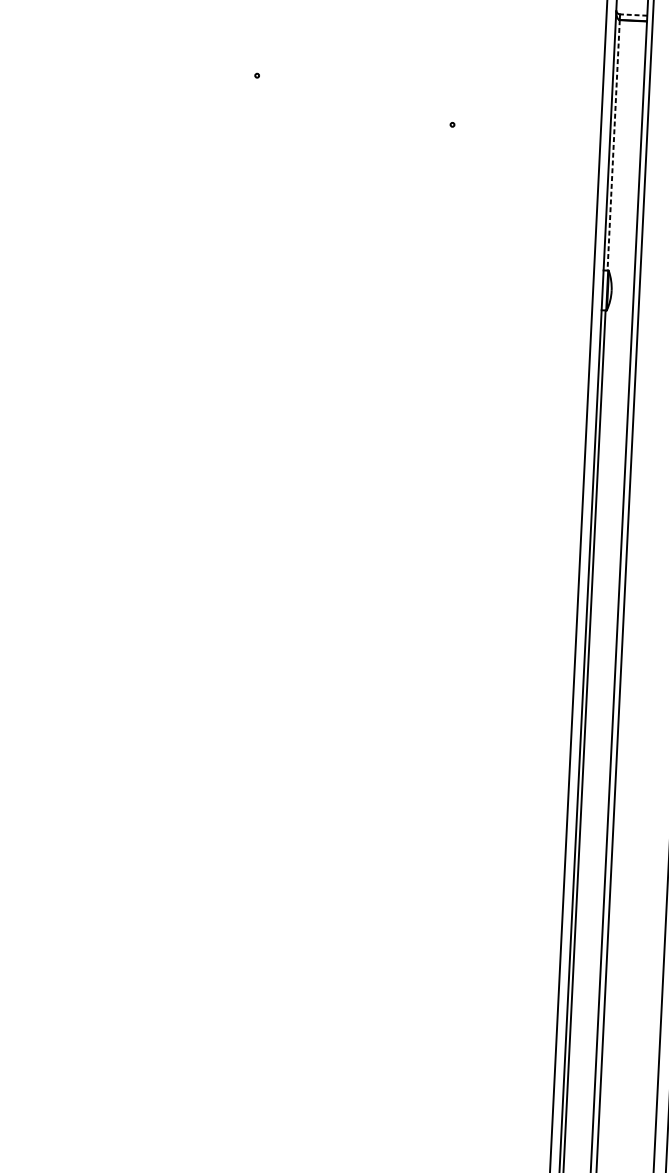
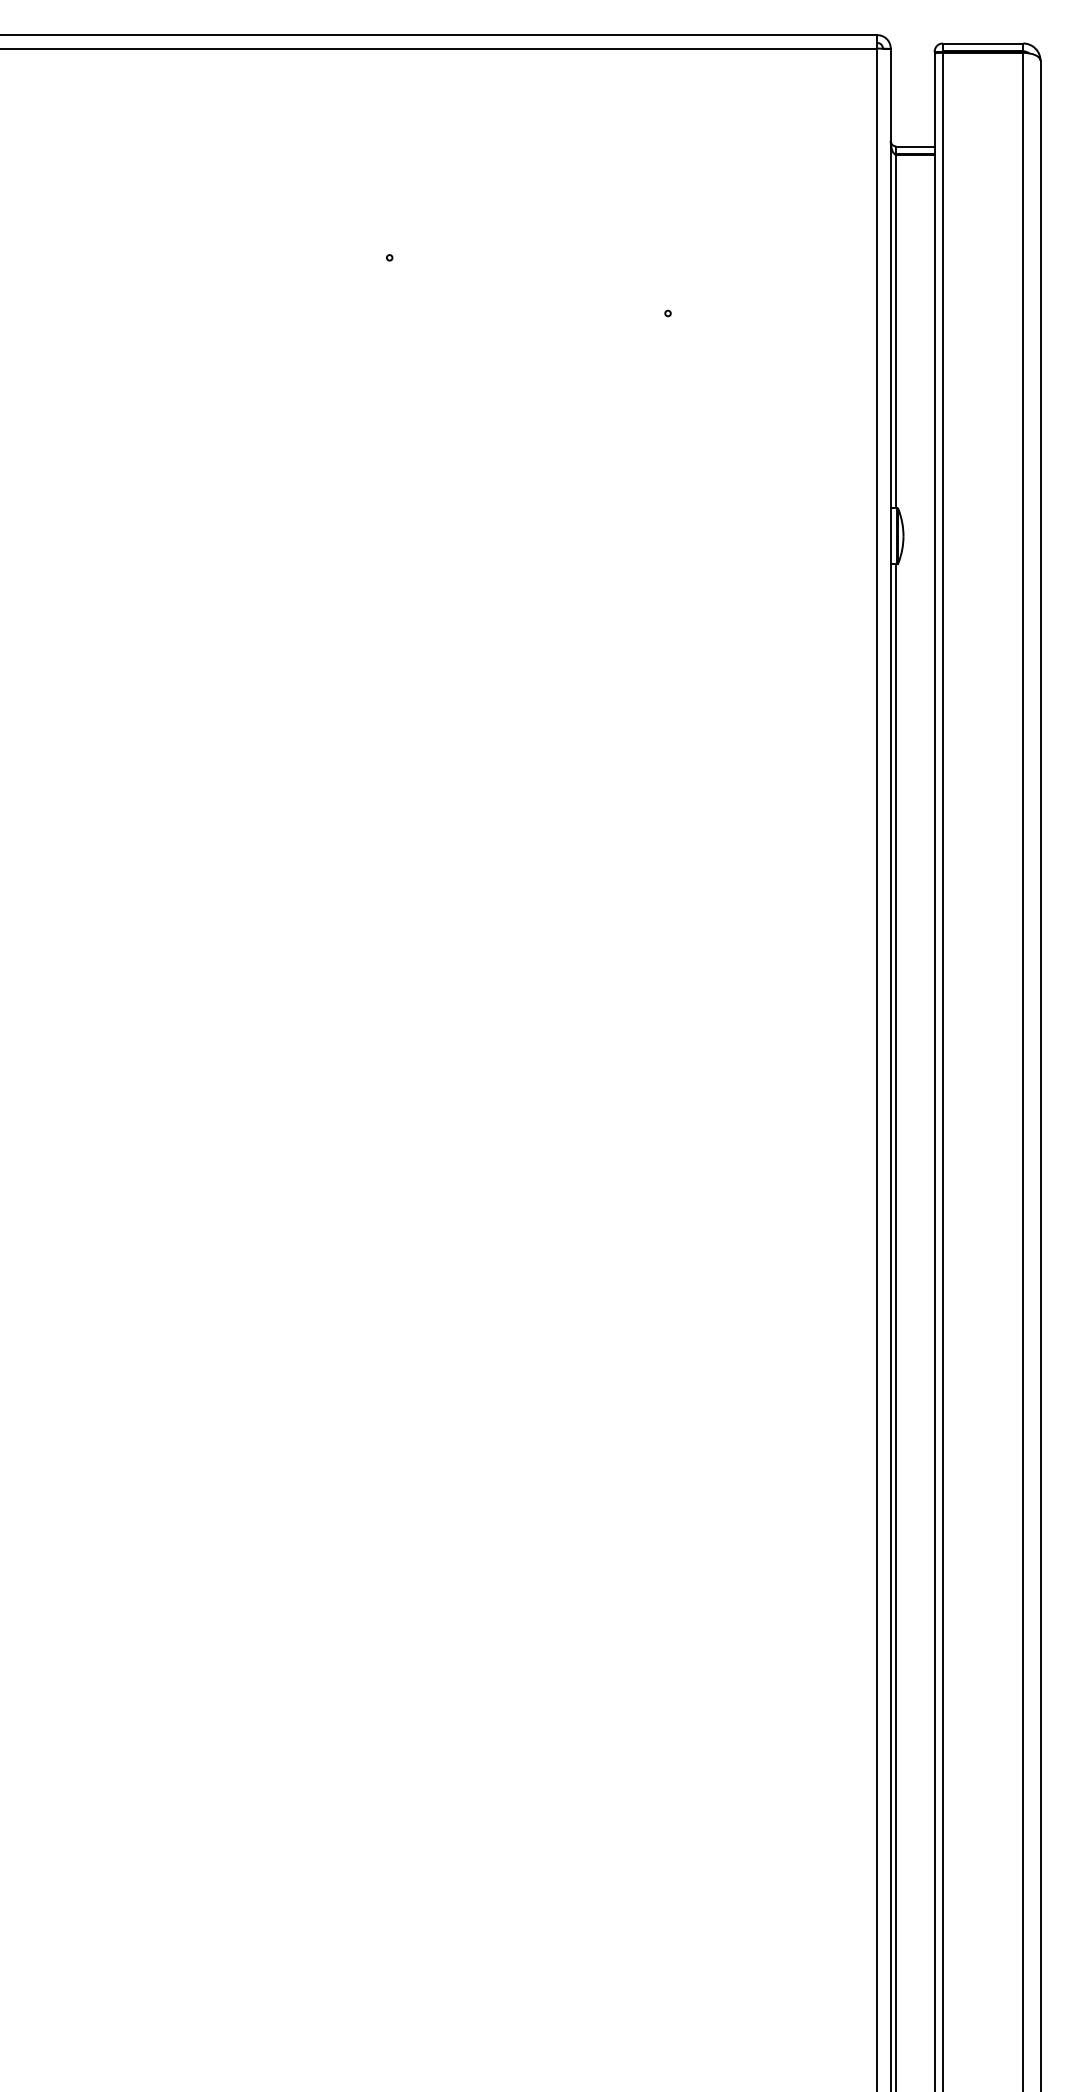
line: (633, 15) -> (915, 146), dashed -> solid
line: (613, 145) -> (896, 331), dashed -> solid

